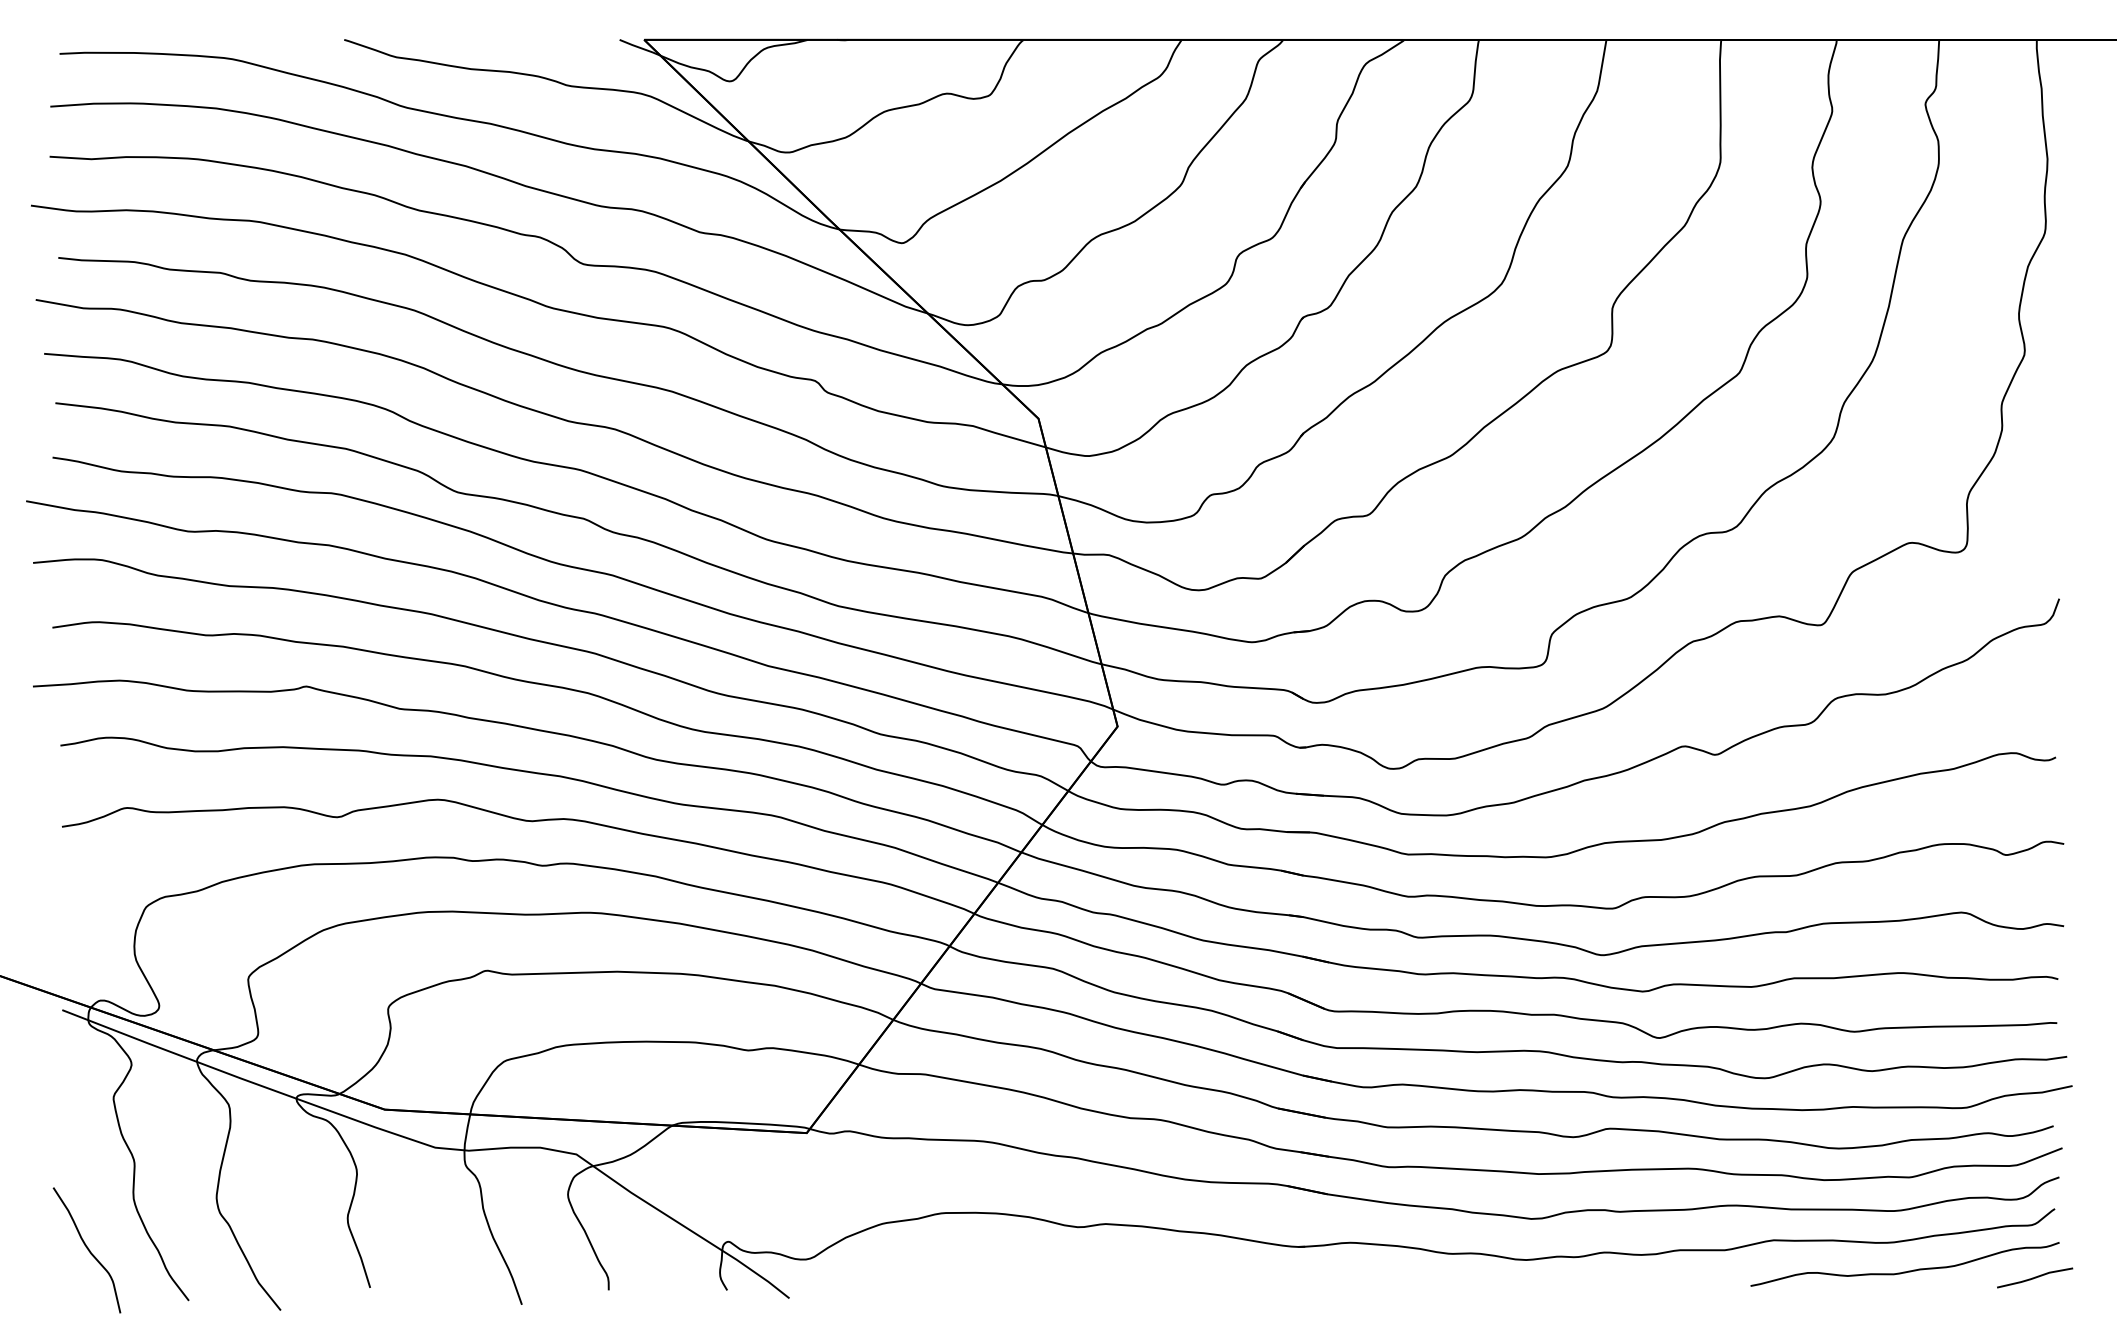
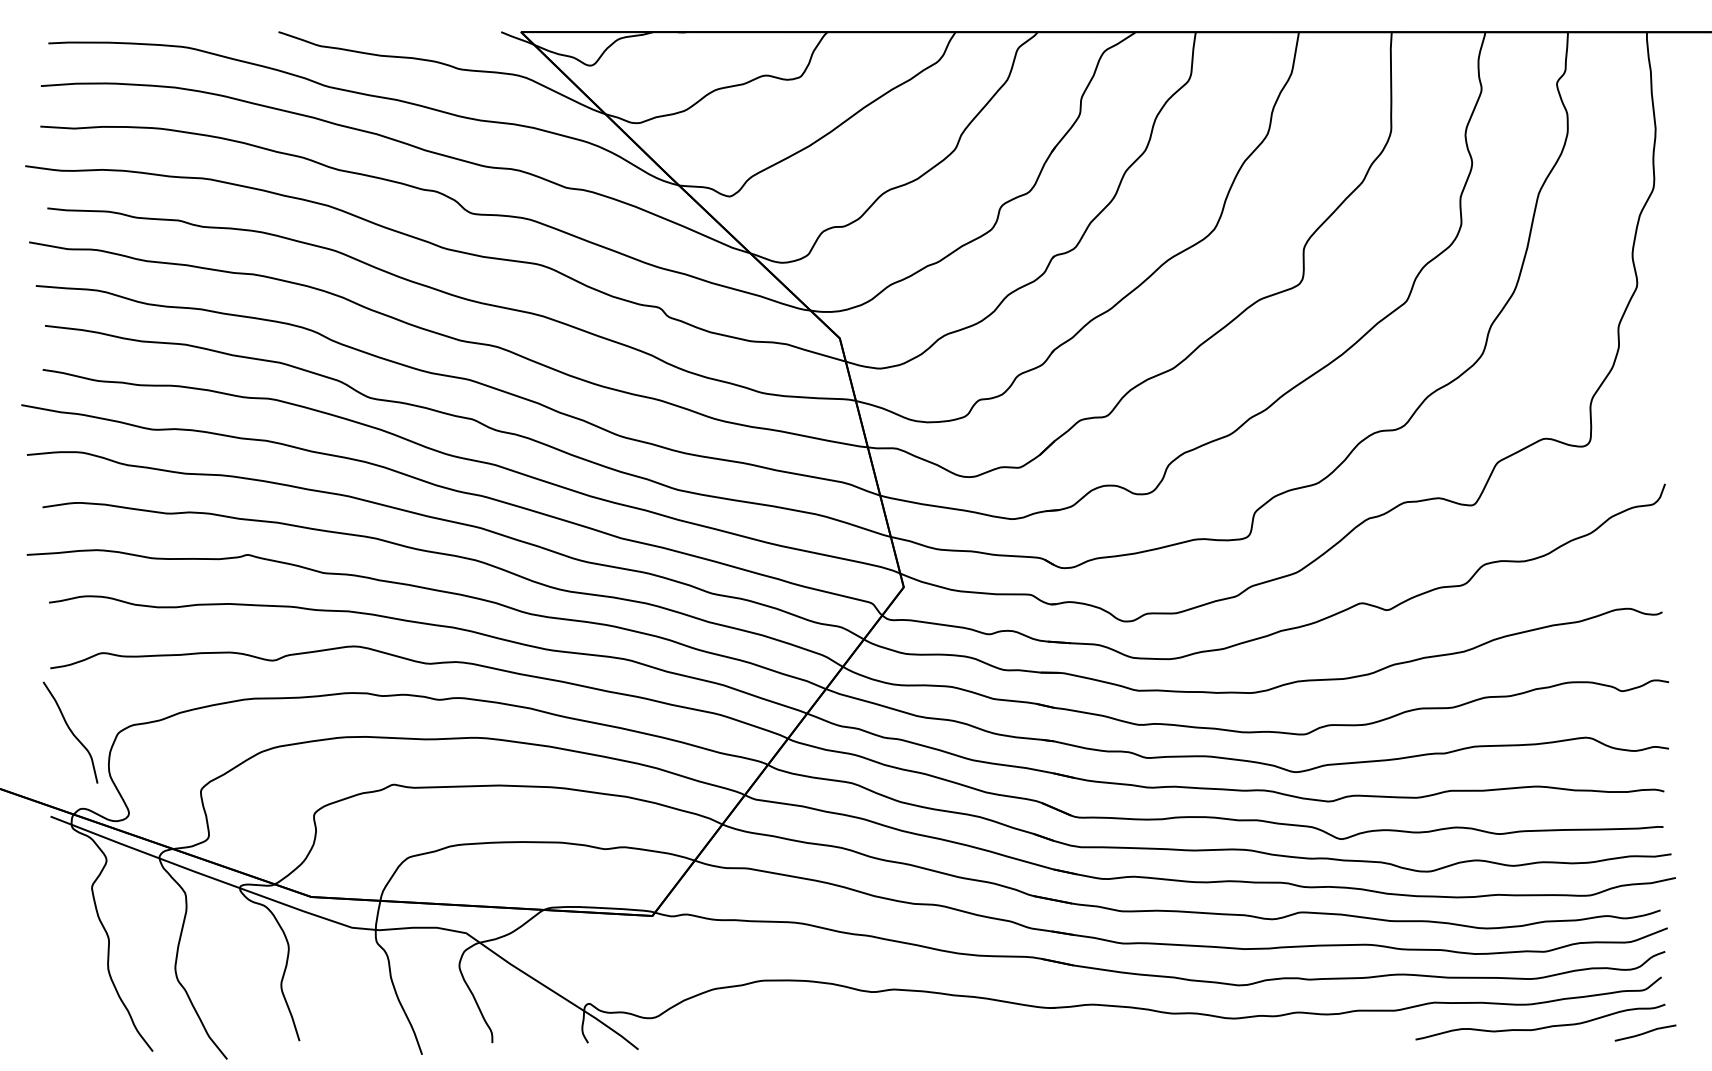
curve: (87, 1249) -> (70, 731), moved

